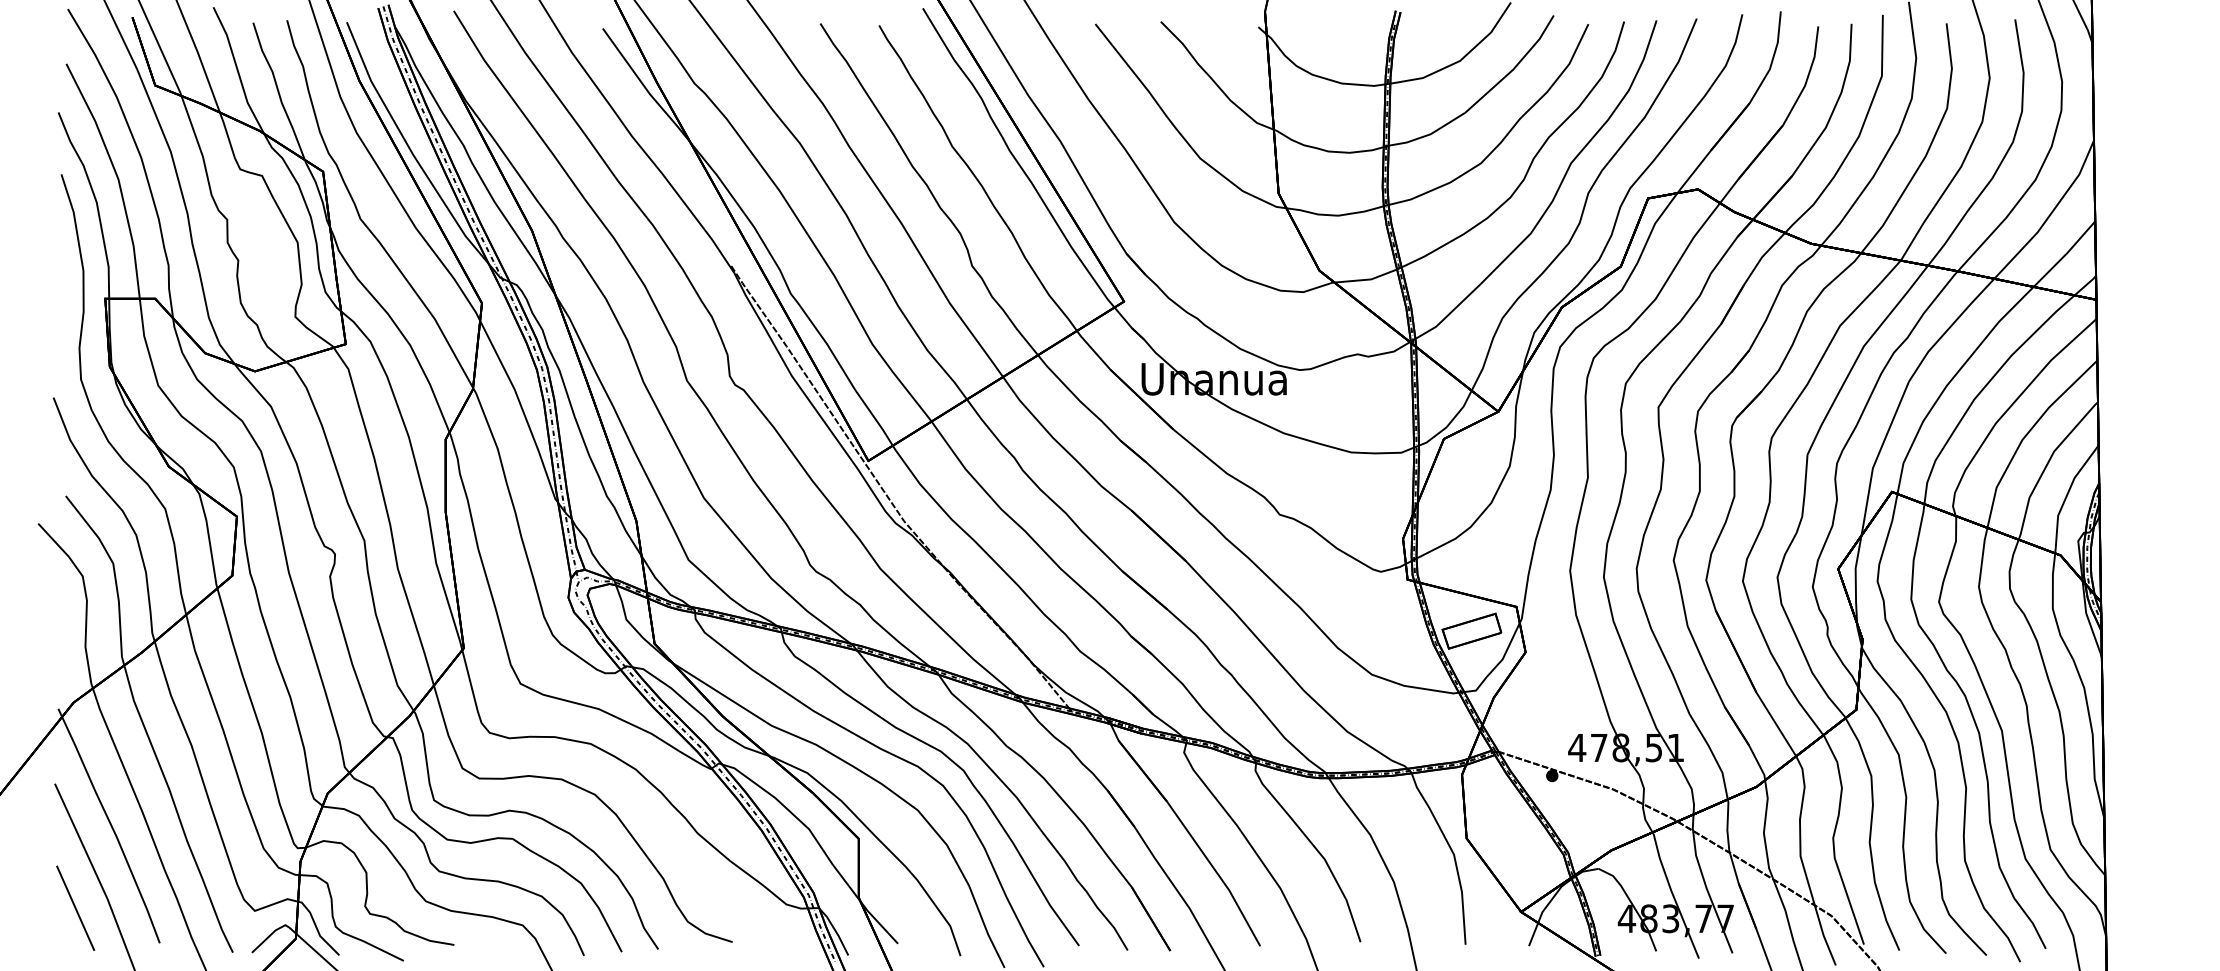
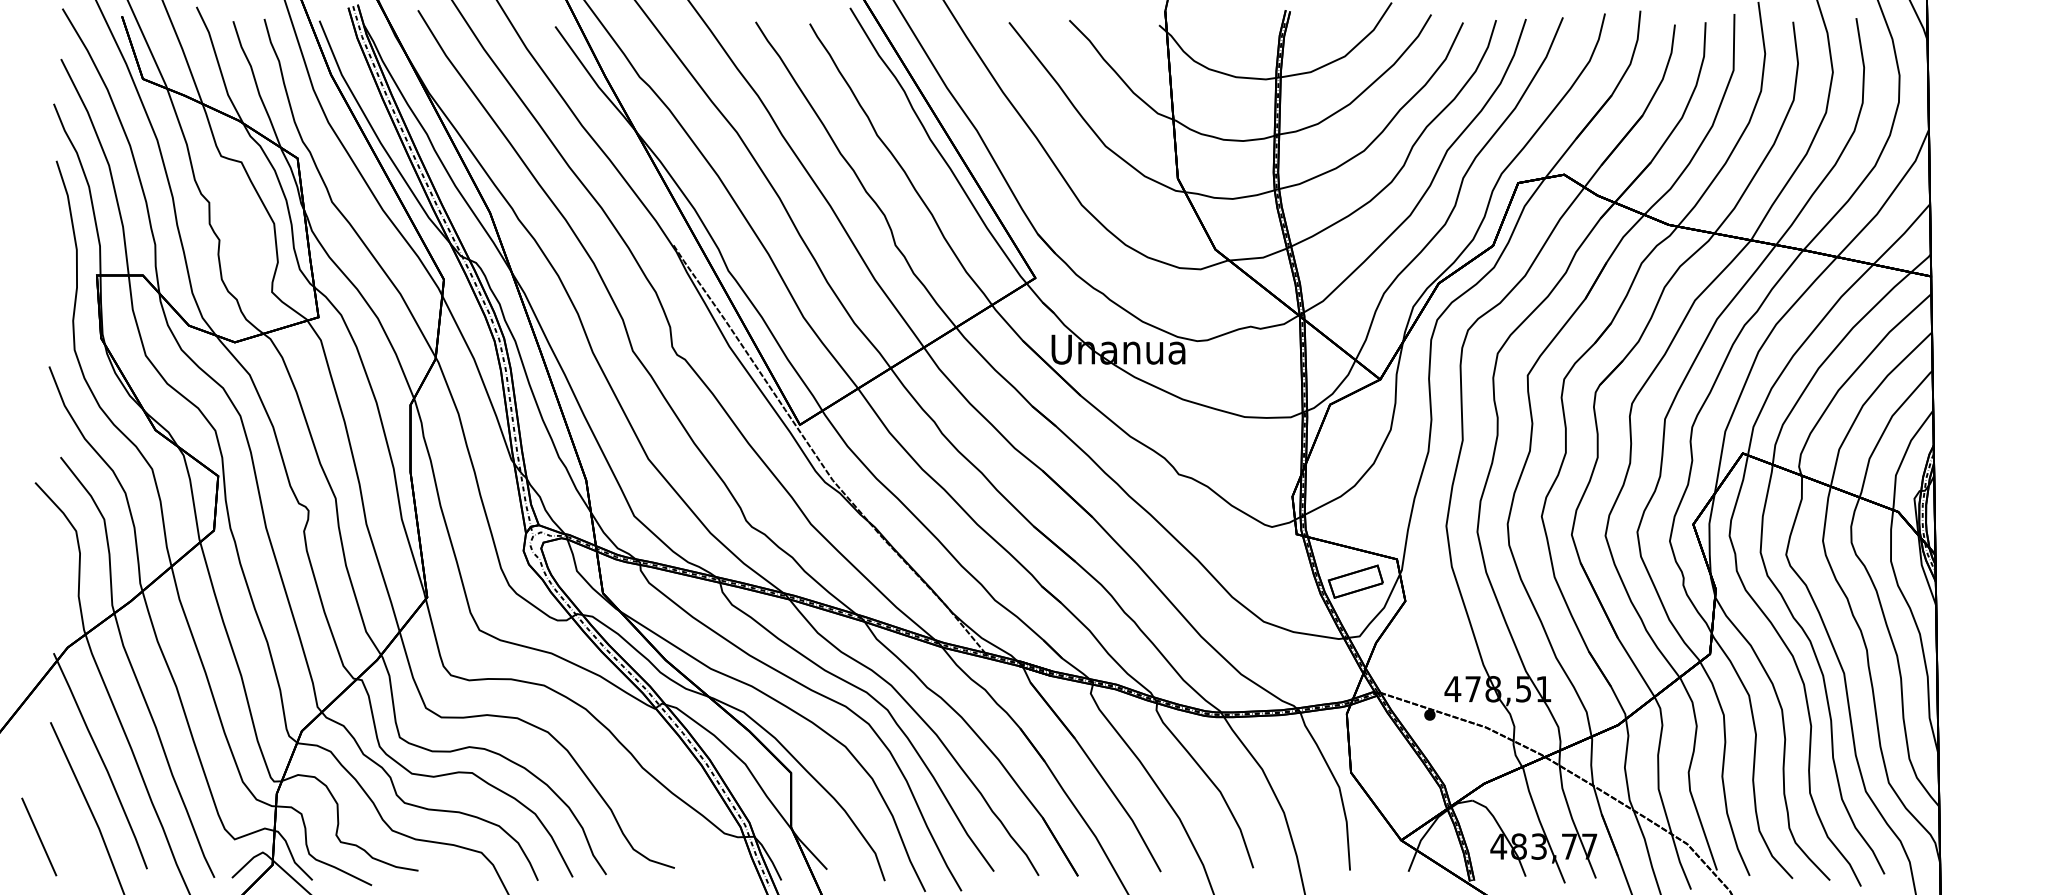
line: (75, 907) -> (39, 836), moved

